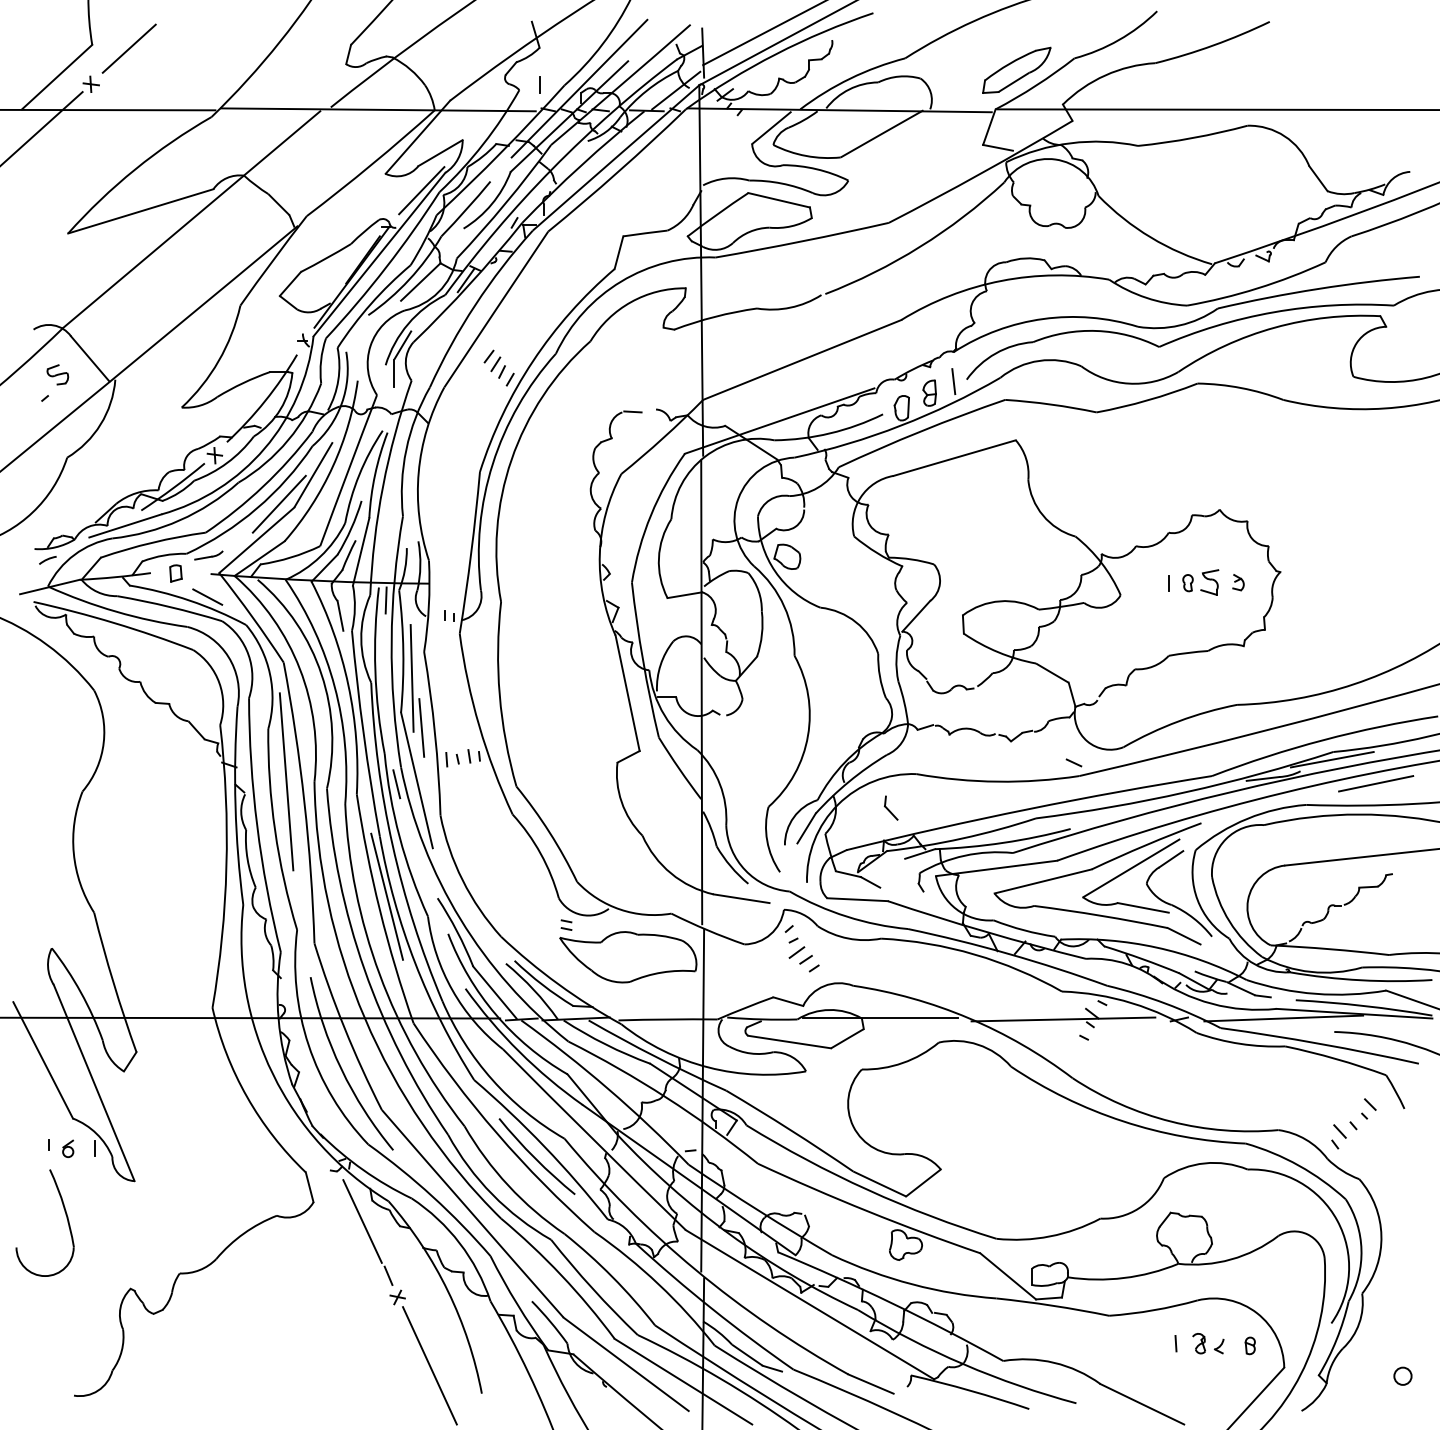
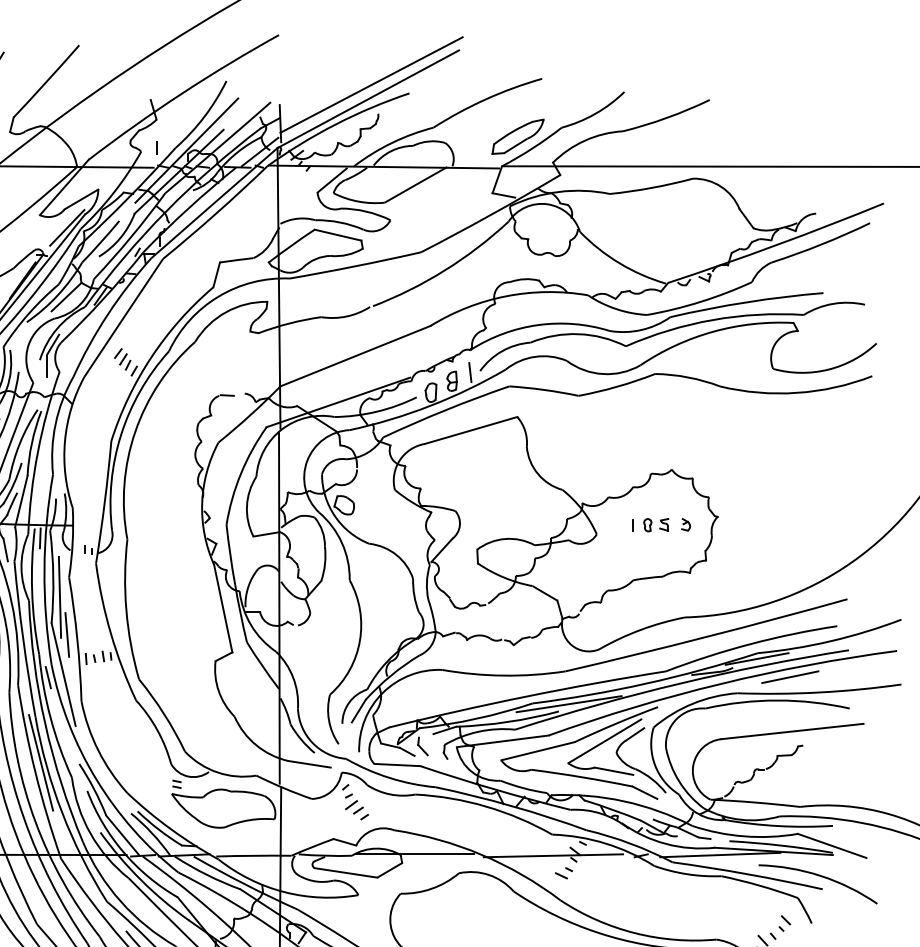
part: (1209, 582) -> (664, 524), size x0.62
line: (1073, 762) -> (561, 875), moved
part: (890, 807) -> (422, 745), moved
line: (1083, 818) -> (568, 703), added

